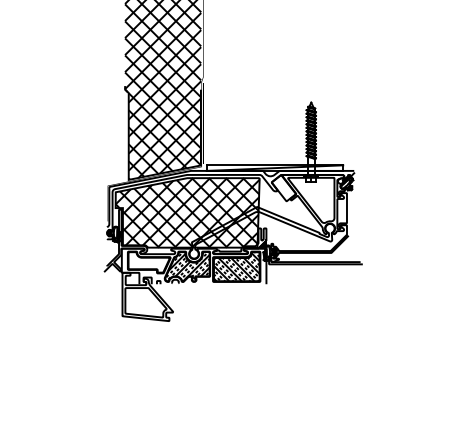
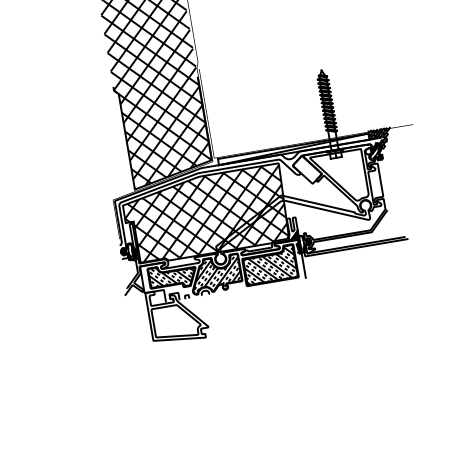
hatch: (353, 171) -> (380, 138), added
hatch: (148, 262) -> (172, 276), added

